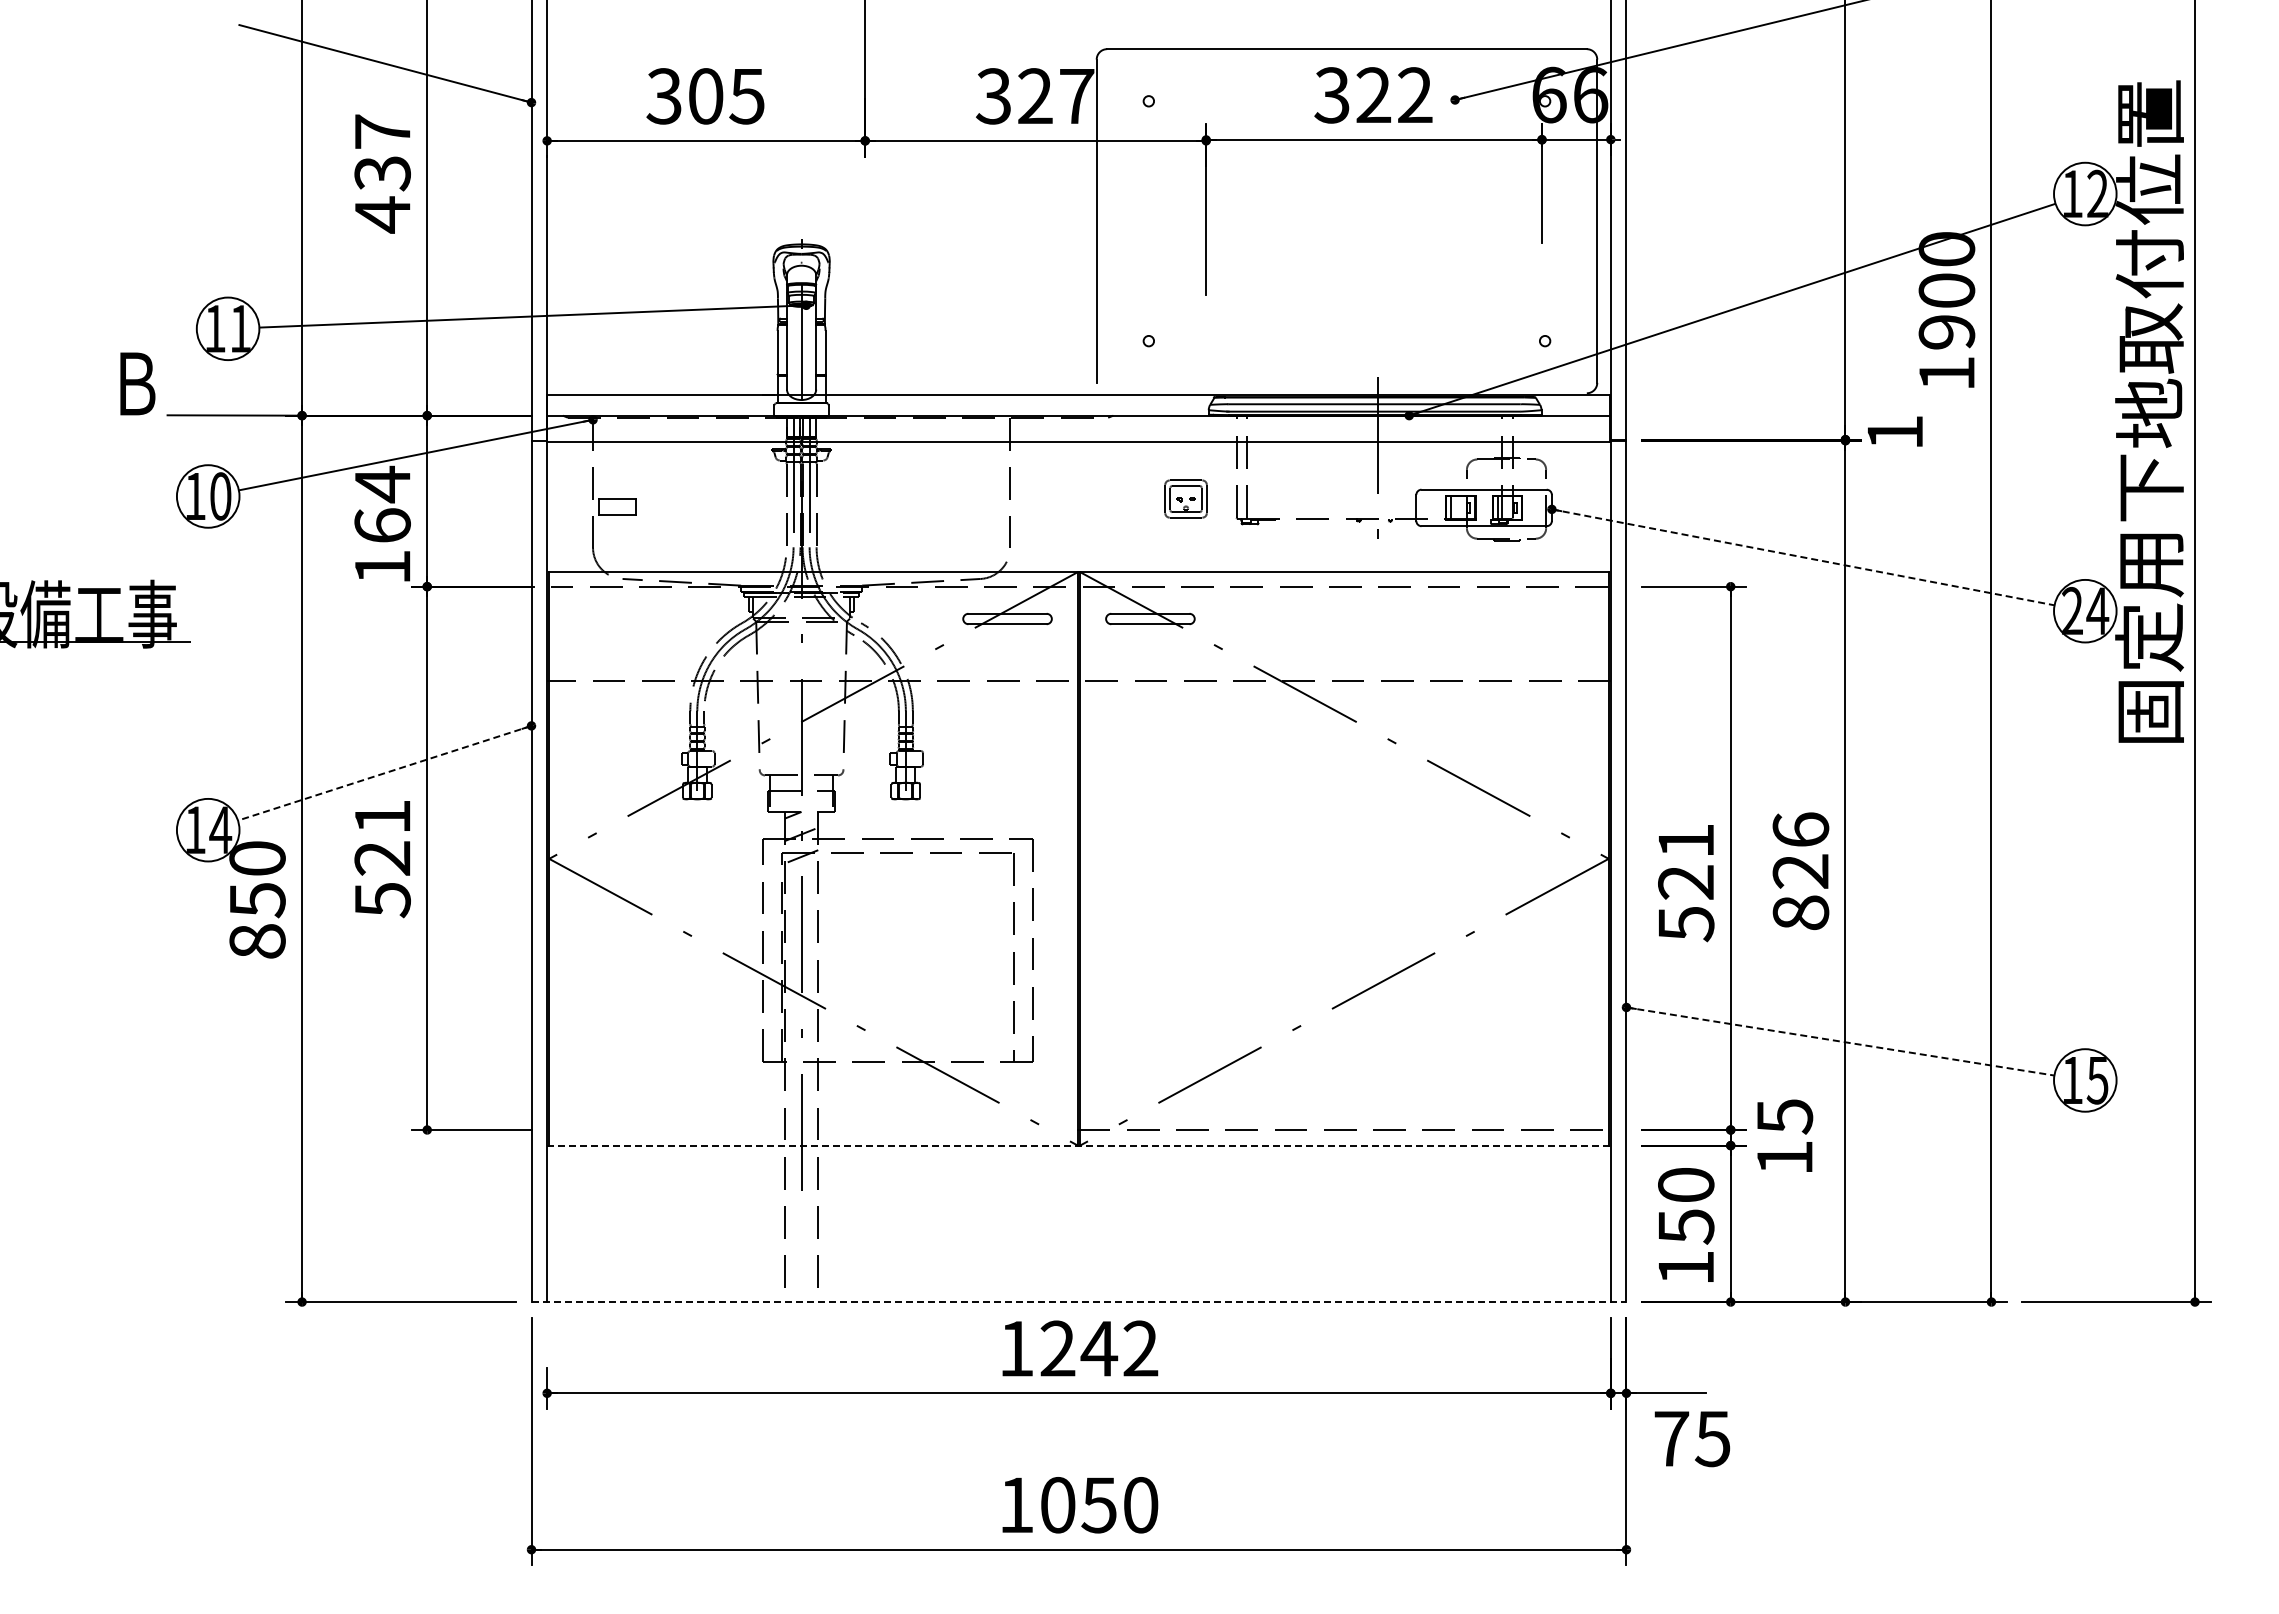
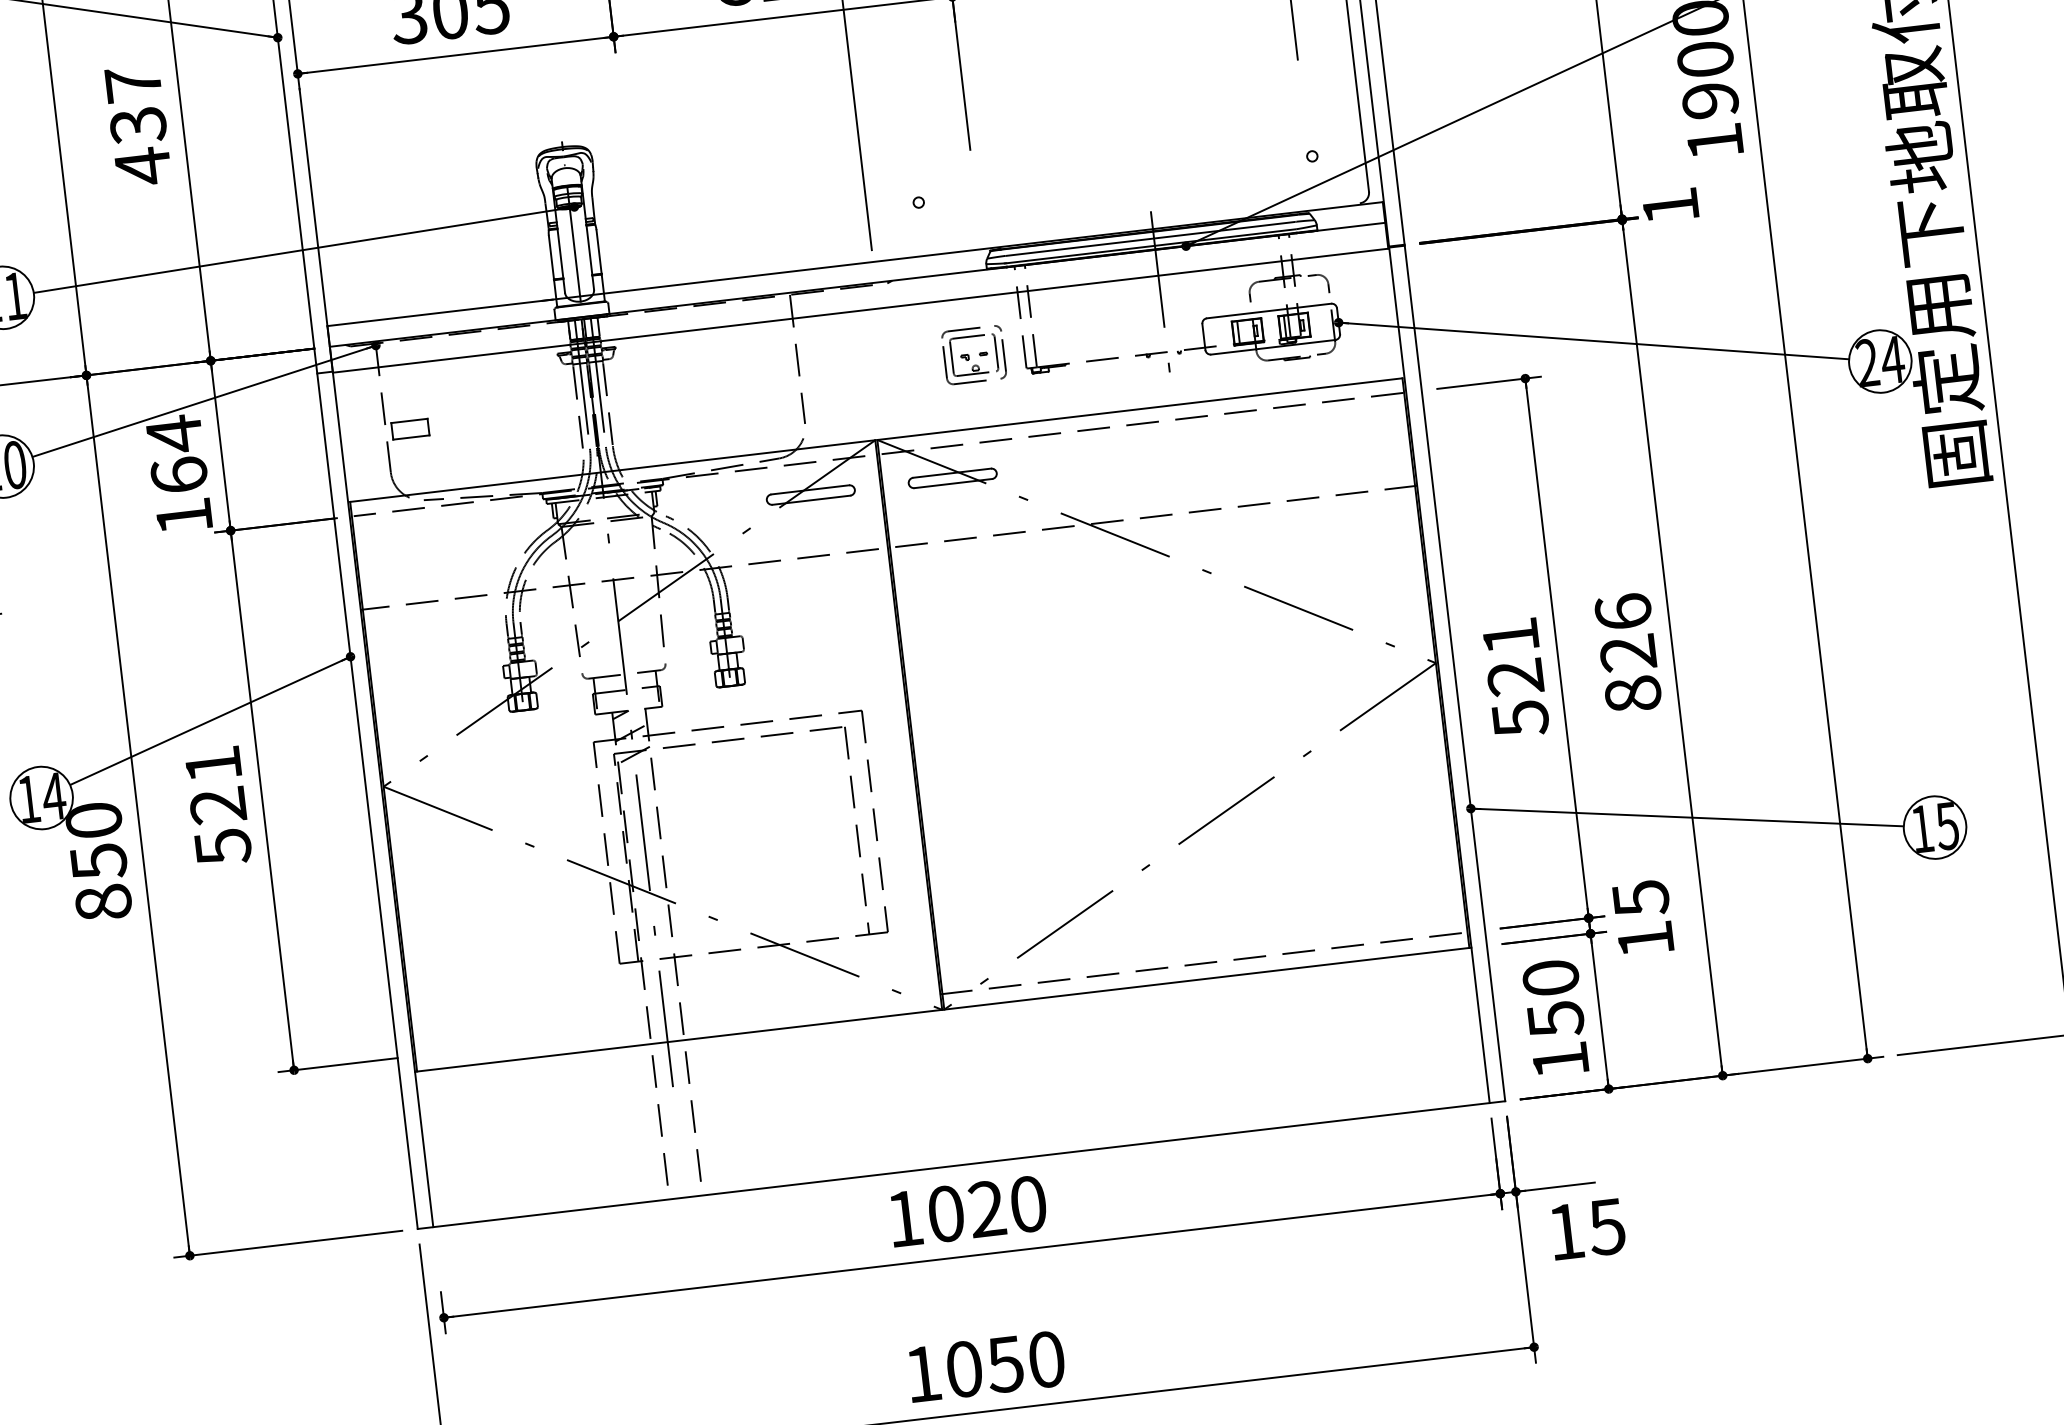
part: (1185, 498) -> (973, 354), size x1.43
line: (1803, 557) -> (1594, 341), dashed -> solid
line: (384, 773) -> (210, 721), dashed -> solid
line: (1840, 1041) -> (1687, 817), dashed -> solid
line: (1078, 1145) -> (942, 1009), dashed -> solid
line: (1079, 1302) -> (962, 1165), dashed -> solid
text: (1099, 1348) -> (987, 1208), 1242 -> 1020
text: (1671, 1438) -> (1565, 1231), 75 -> 15

